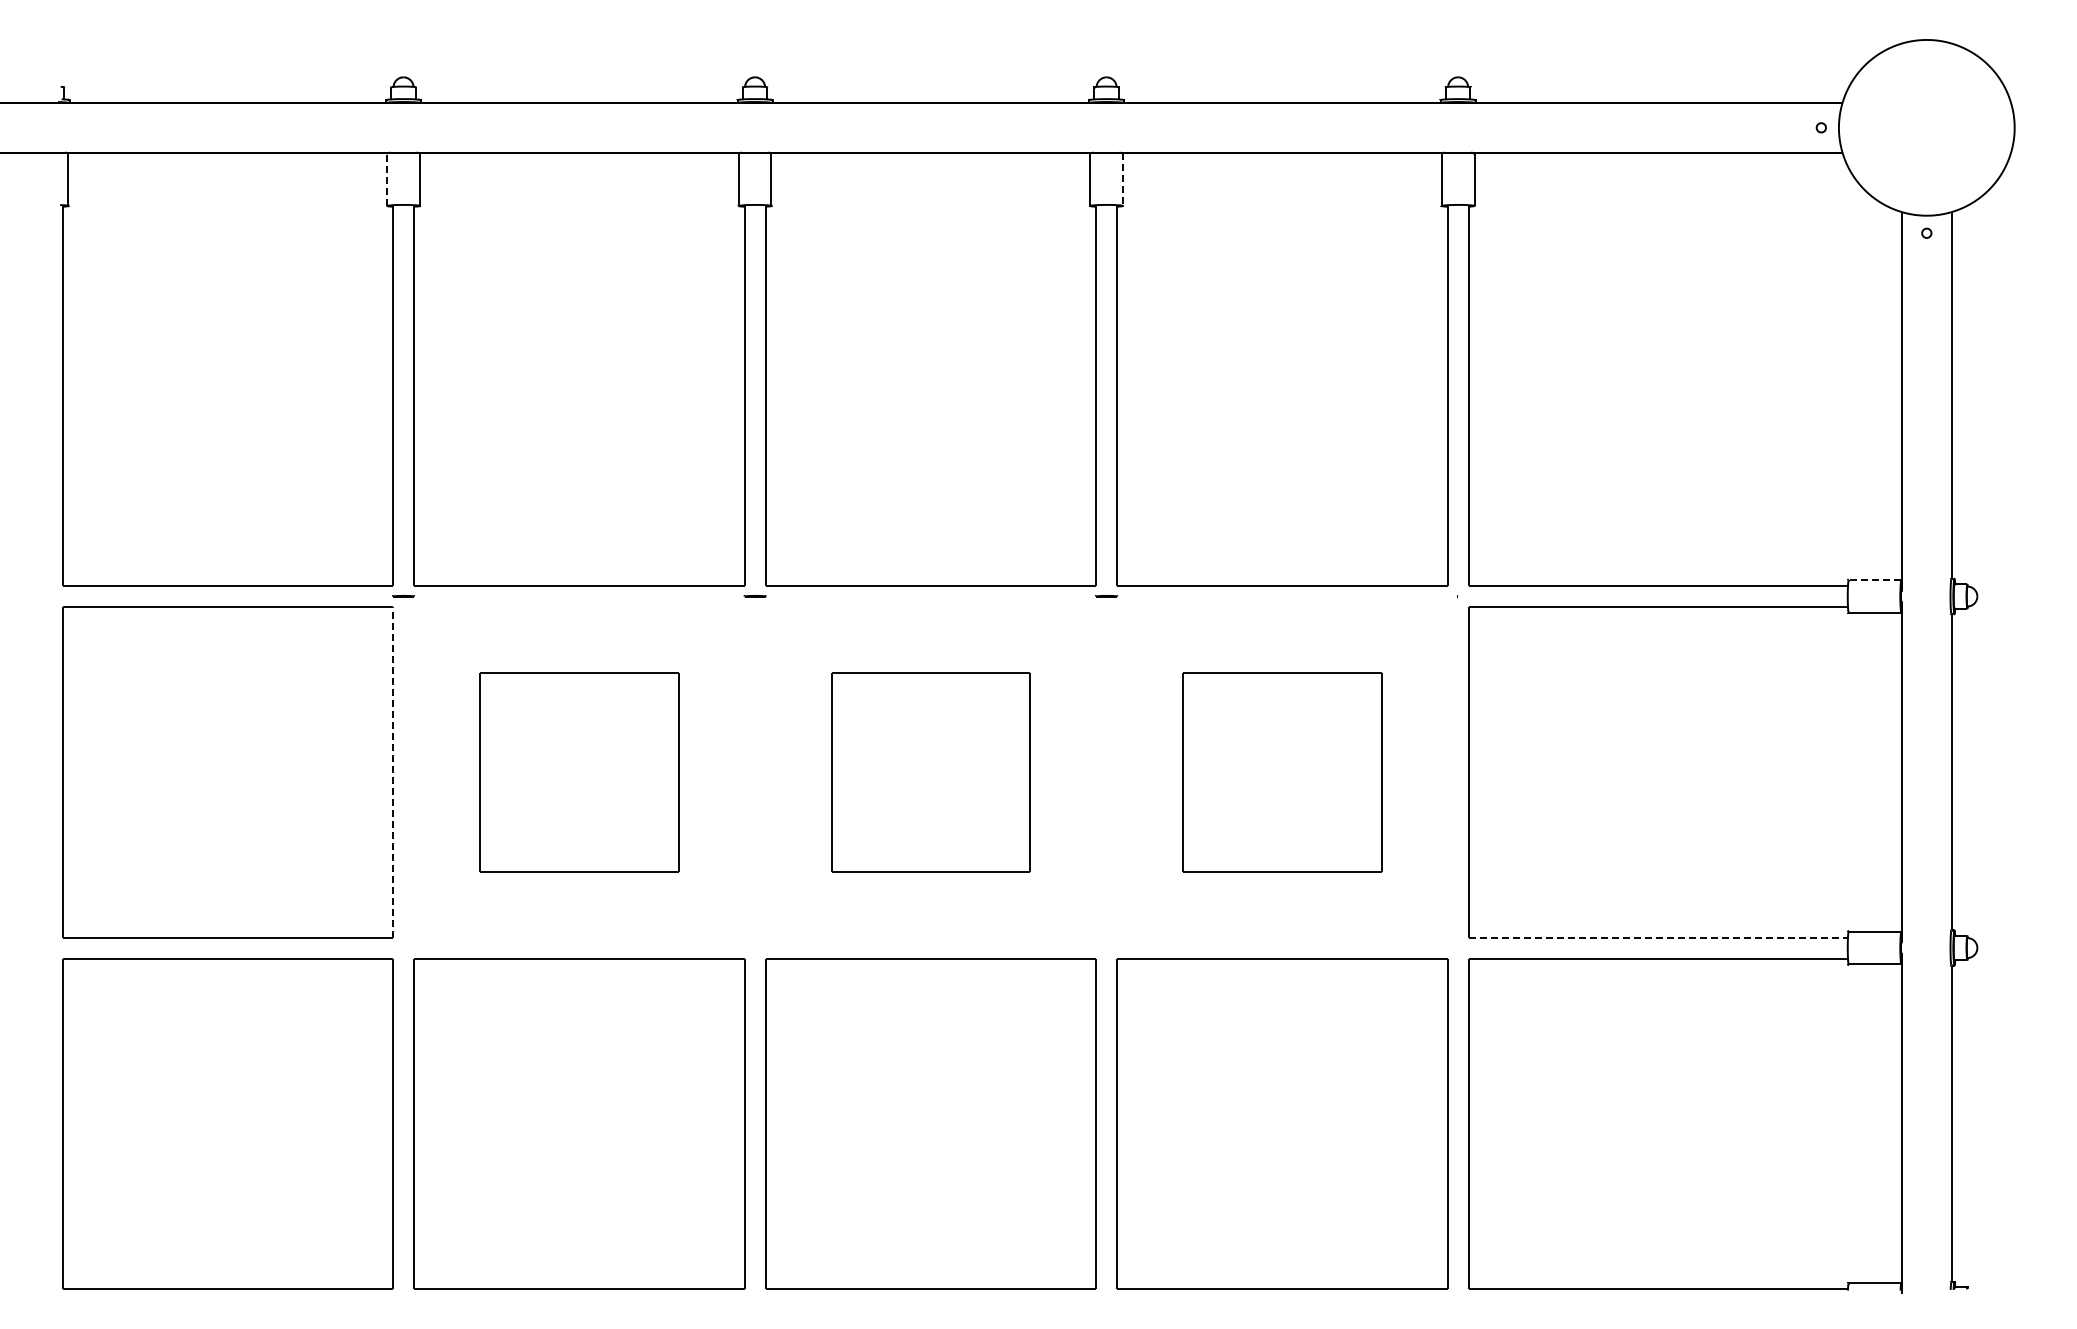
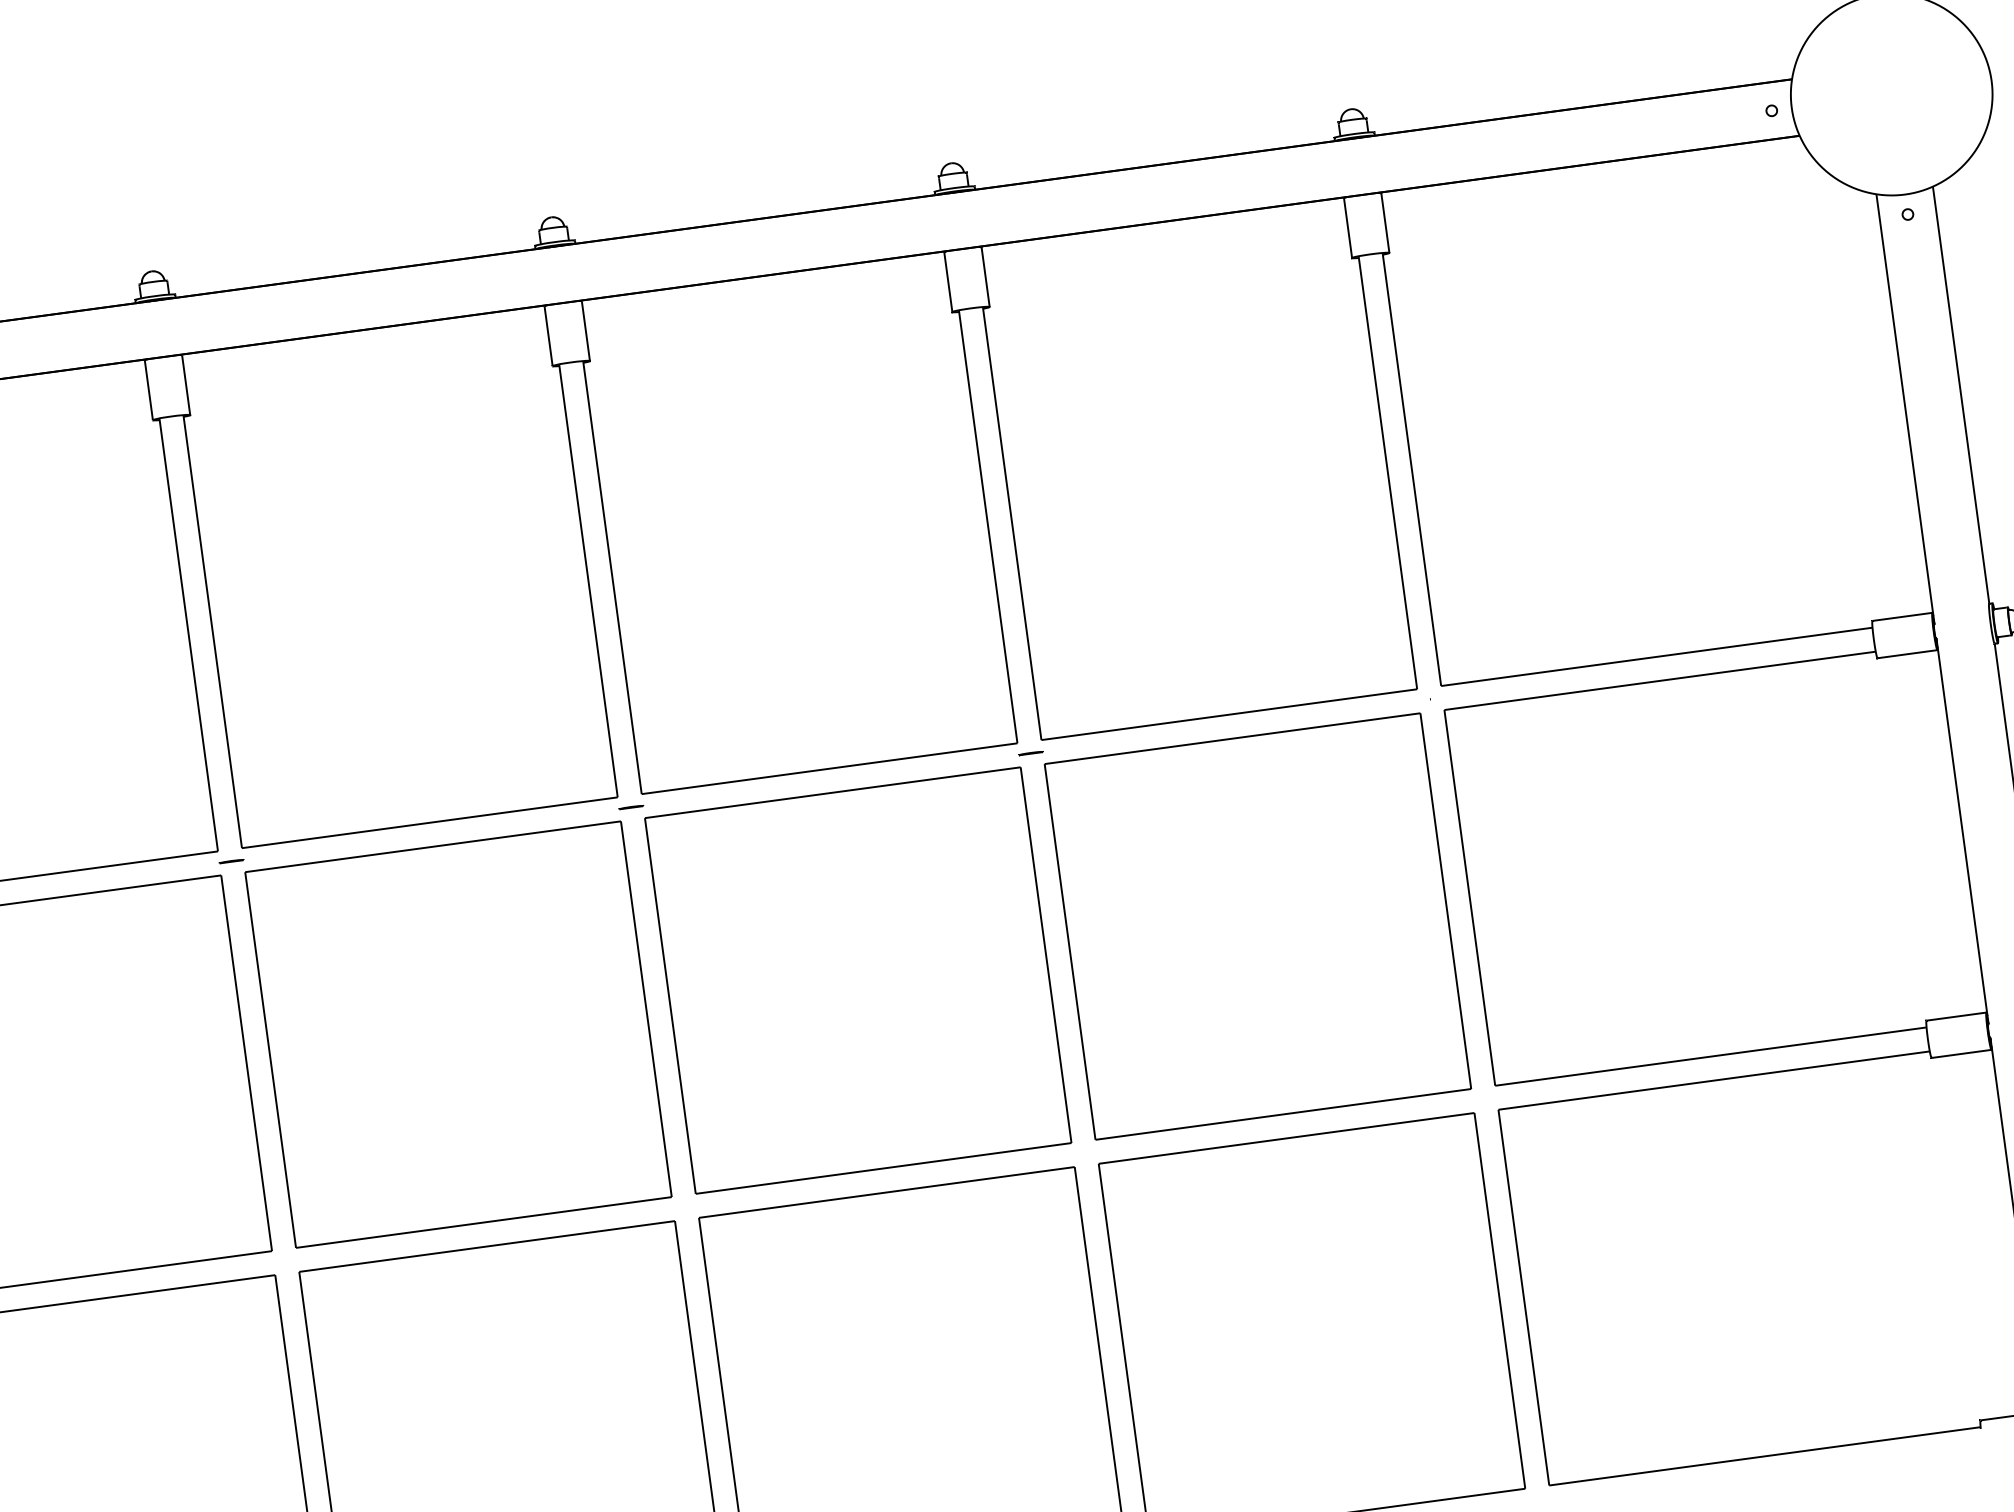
line: (387, 179) -> (149, 390), dashed -> solid
line: (1123, 180) -> (986, 278), dashed -> solid
line: (1874, 580) -> (1901, 617), dashed -> solid
line: (393, 771) -> (247, 1062), dashed -> solid
part: (579, 772) -> (458, 1034), size x1.67
part: (930, 772) -> (857, 980), size x1.67
part: (1282, 772) -> (1258, 926), size x1.67
line: (1658, 937) -> (1711, 1056), dashed -> solid

